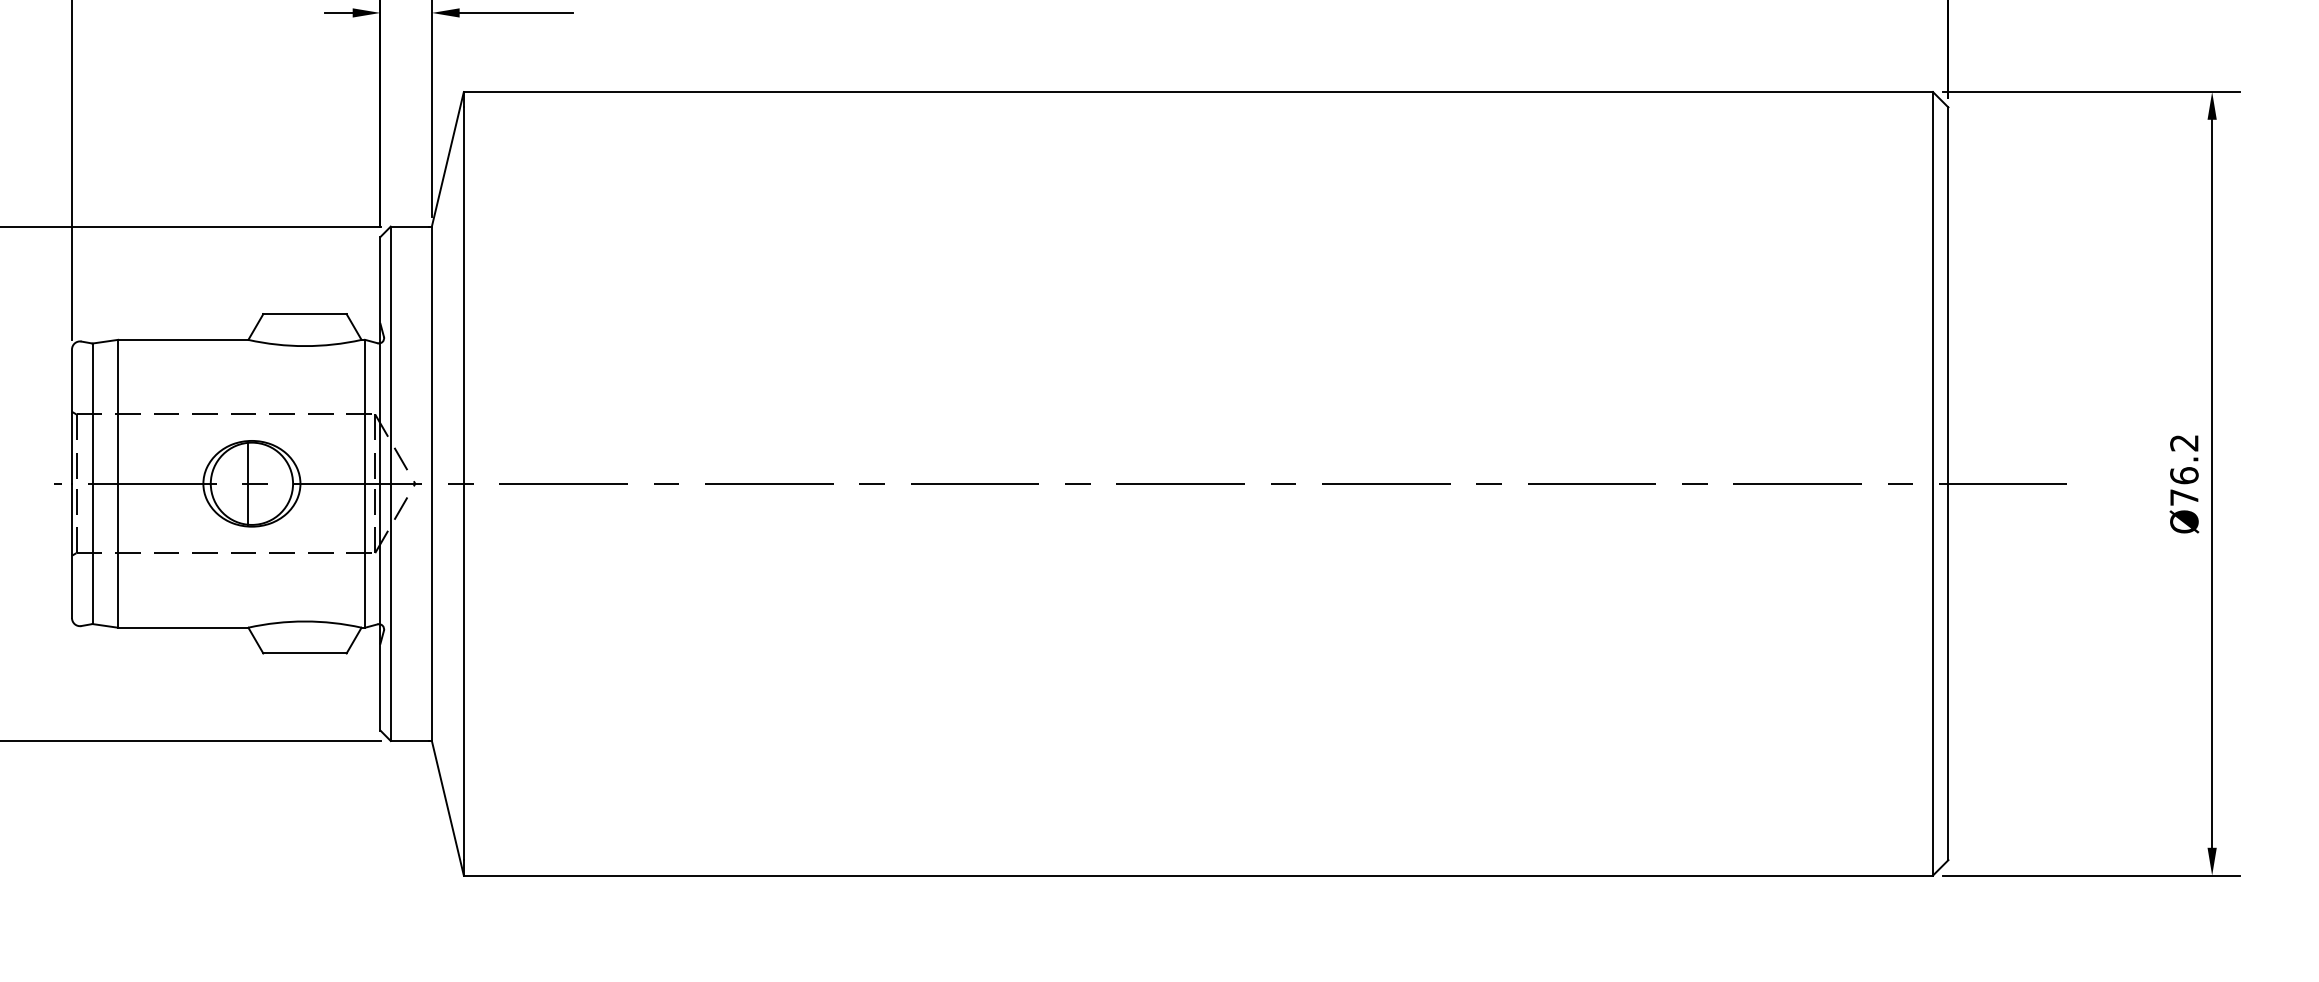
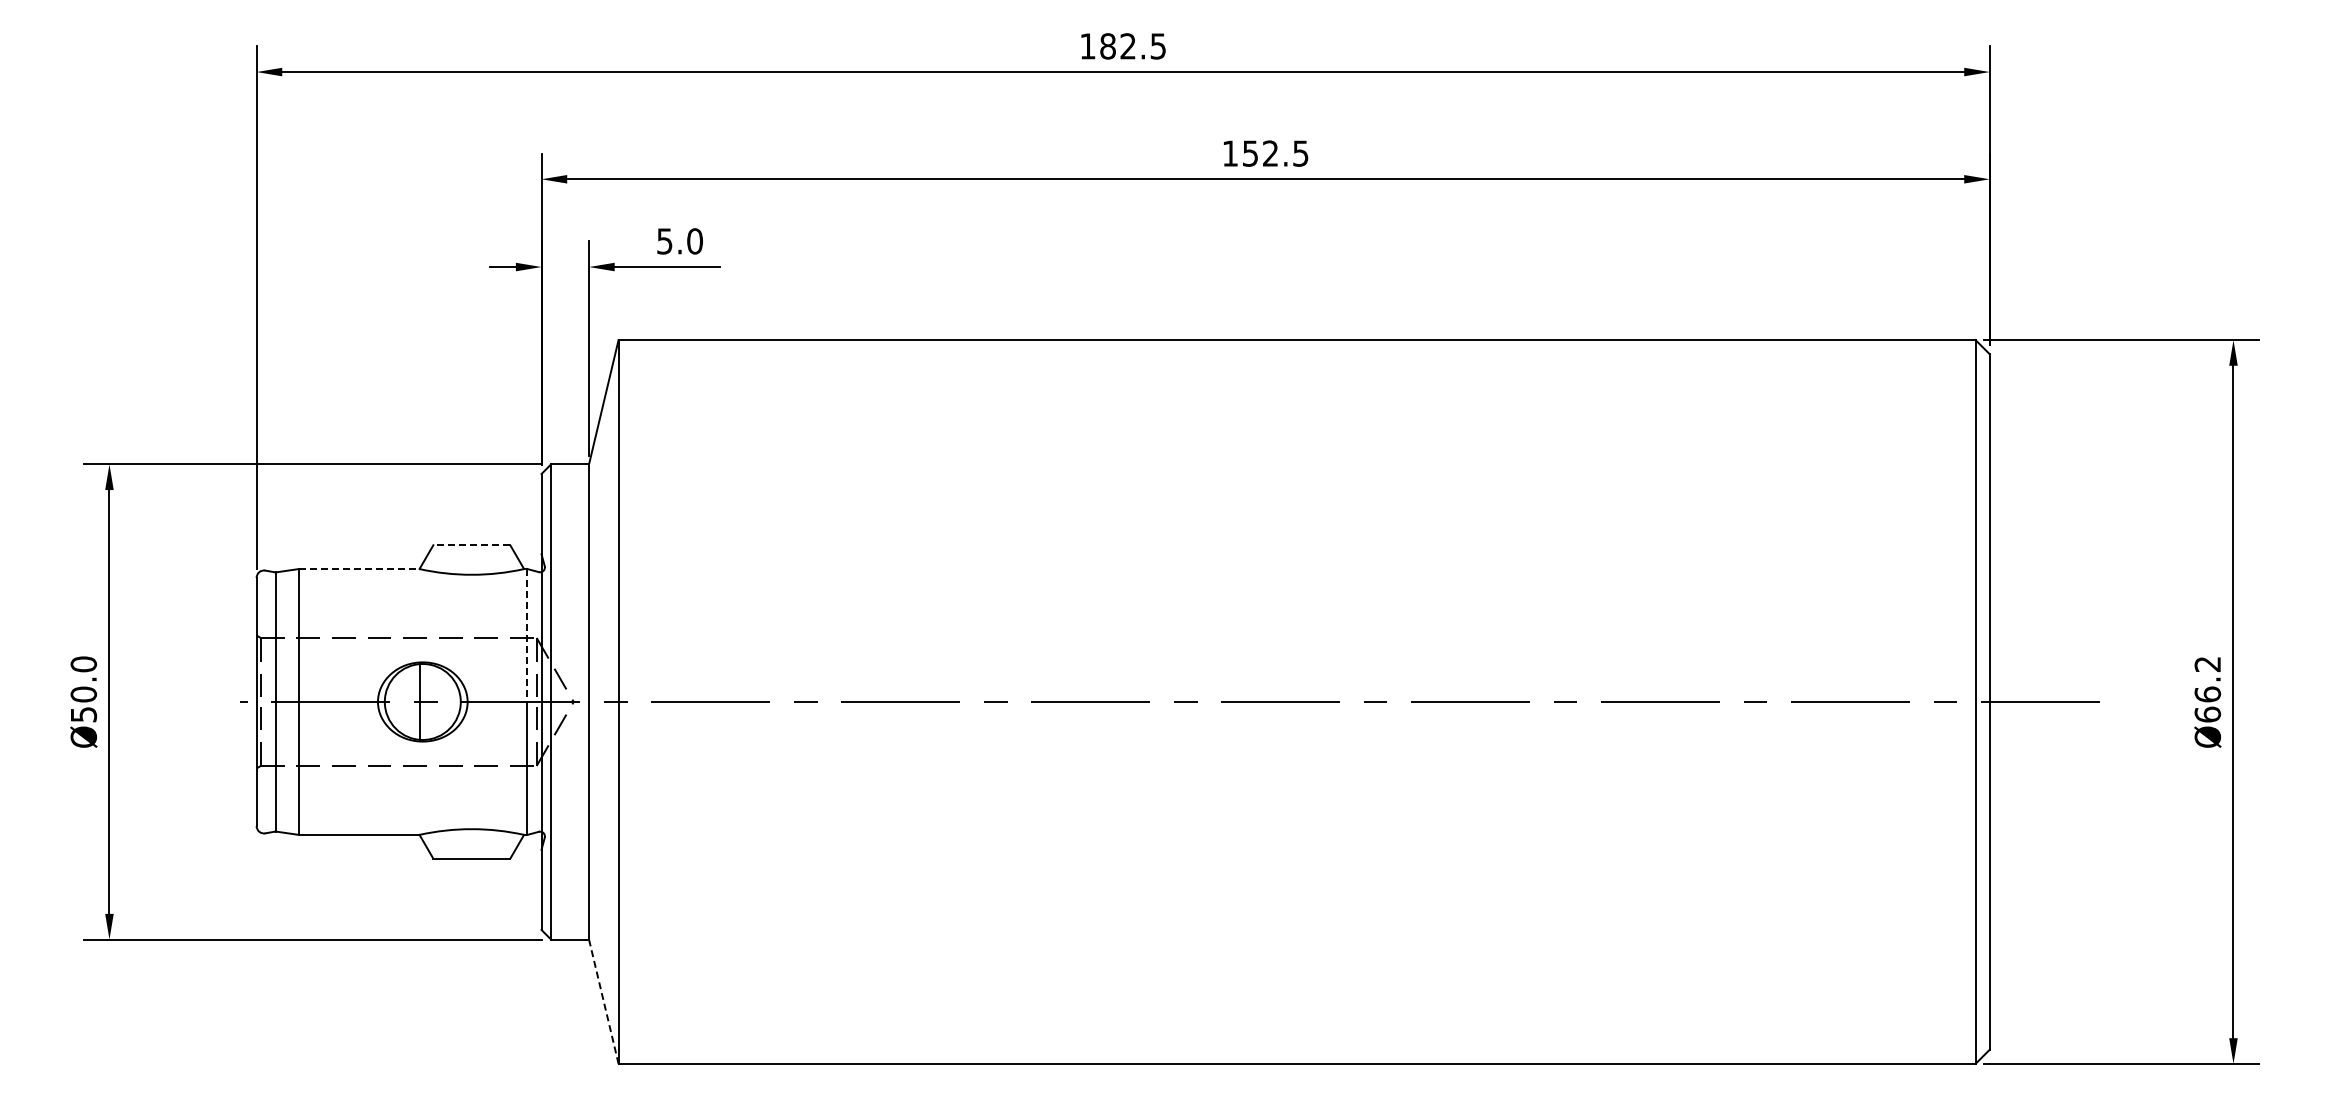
line: (304, 314) -> (471, 545), solid -> dashed
line: (183, 340) -> (359, 569), solid -> dashed
line: (365, 411) -> (527, 635), solid -> dashed
text: (2184, 497) -> (2207, 714), Ø76.2 -> Ø66.2
line: (447, 808) -> (603, 1001), solid -> dashed

